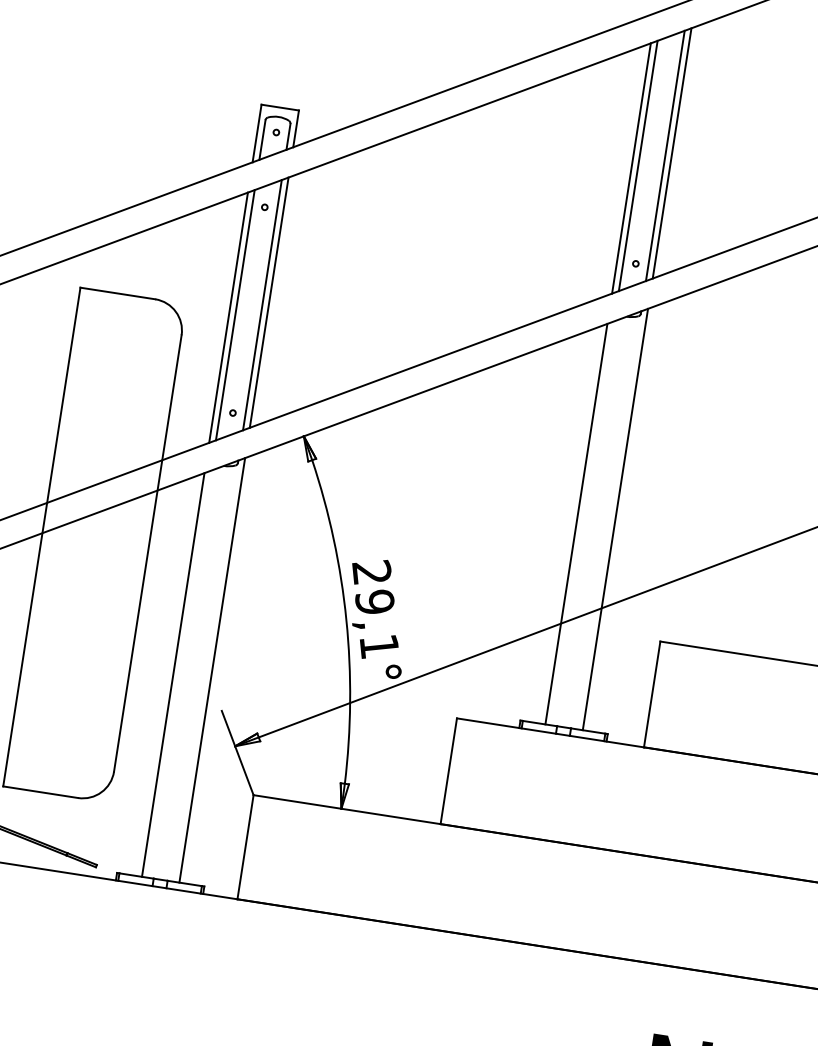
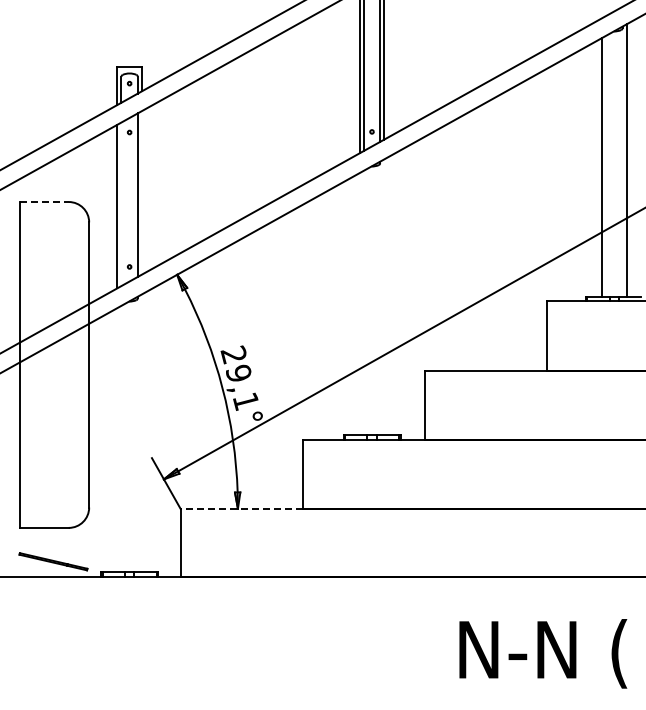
line: (117, 294) -> (44, 202), solid -> dashed
line: (268, 301) -> (141, 192), removed
line: (235, 315) -> (121, 204), removed
line: (615, 518) -> (384, 296), removed
line: (576, 523) -> (359, 303), removed
line: (211, 669) -> (141, 432), removed
line: (173, 674) -> (117, 439), removed
line: (346, 809) -> (241, 508), solid -> dashed

